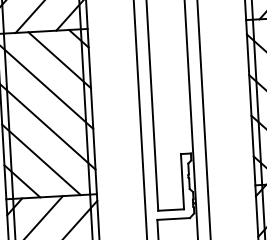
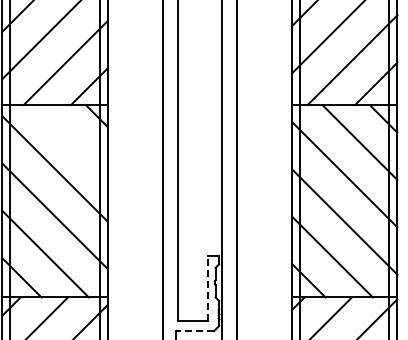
line: (59, 60) -> (72, 139), removed
line: (182, 180) -> (207, 287), solid -> dashed
line: (173, 219) -> (194, 331), solid -> dashed

